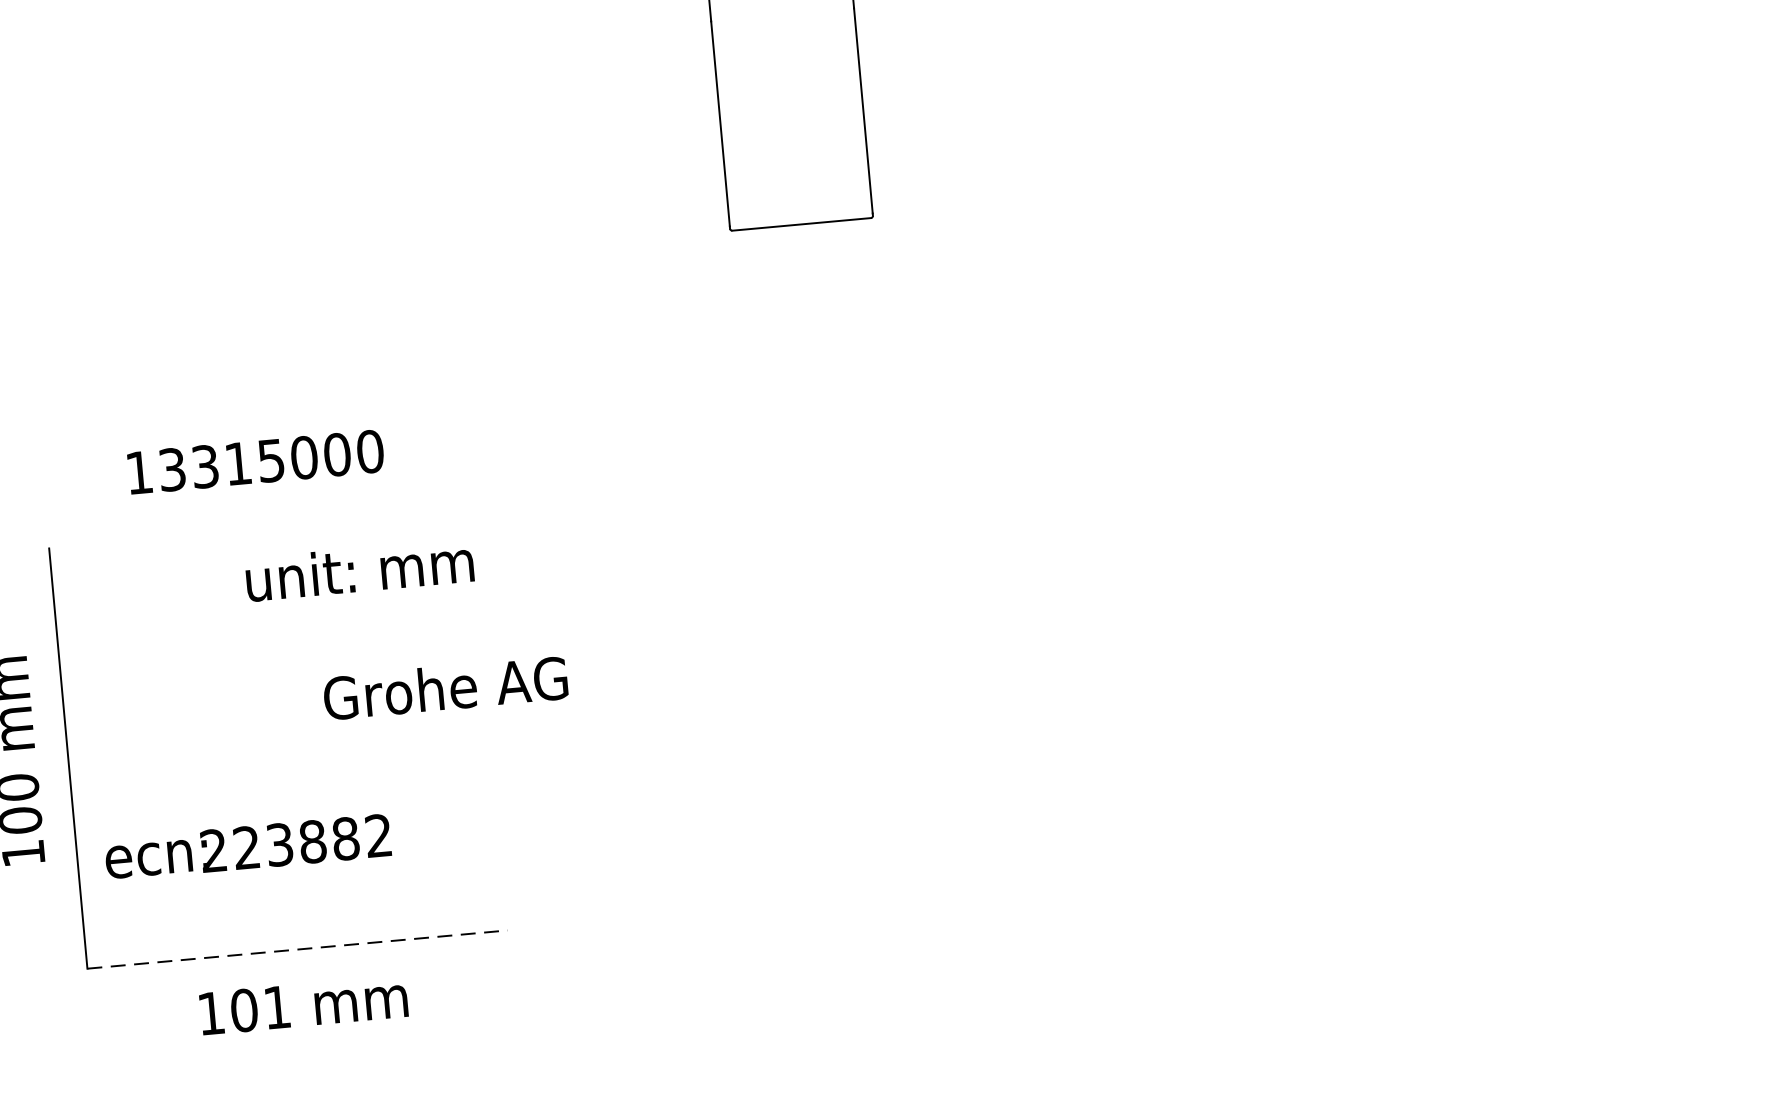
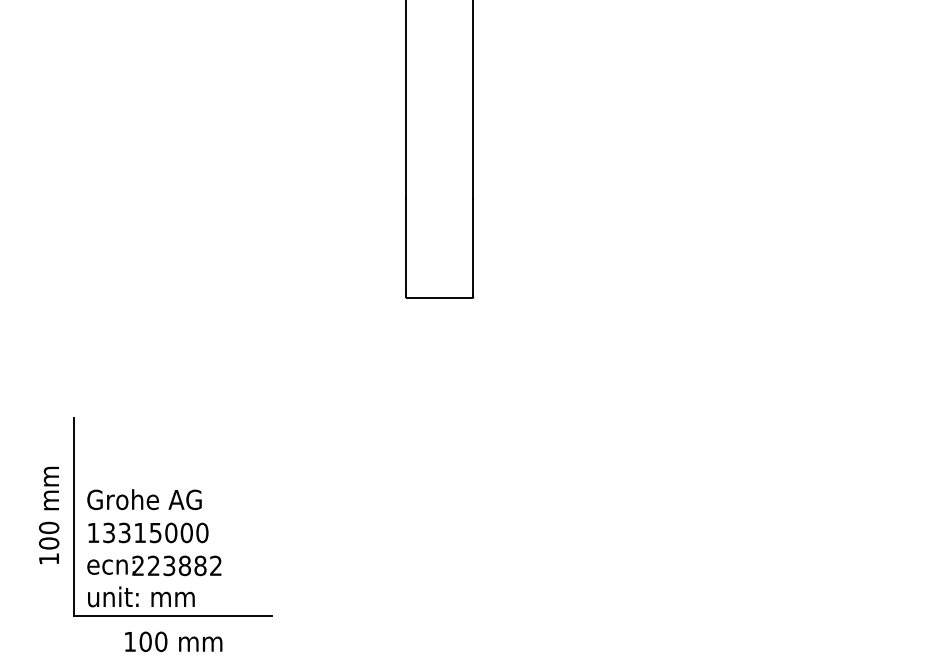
text: (255, 461) -> (148, 532), moved
text: (359, 569) -> (141, 596), moved
text: (445, 687) -> (144, 499), moved
line: (298, 949) -> (173, 615), dashed -> solid
text: (277, 1006) -> (161, 641), 101 -> 100

